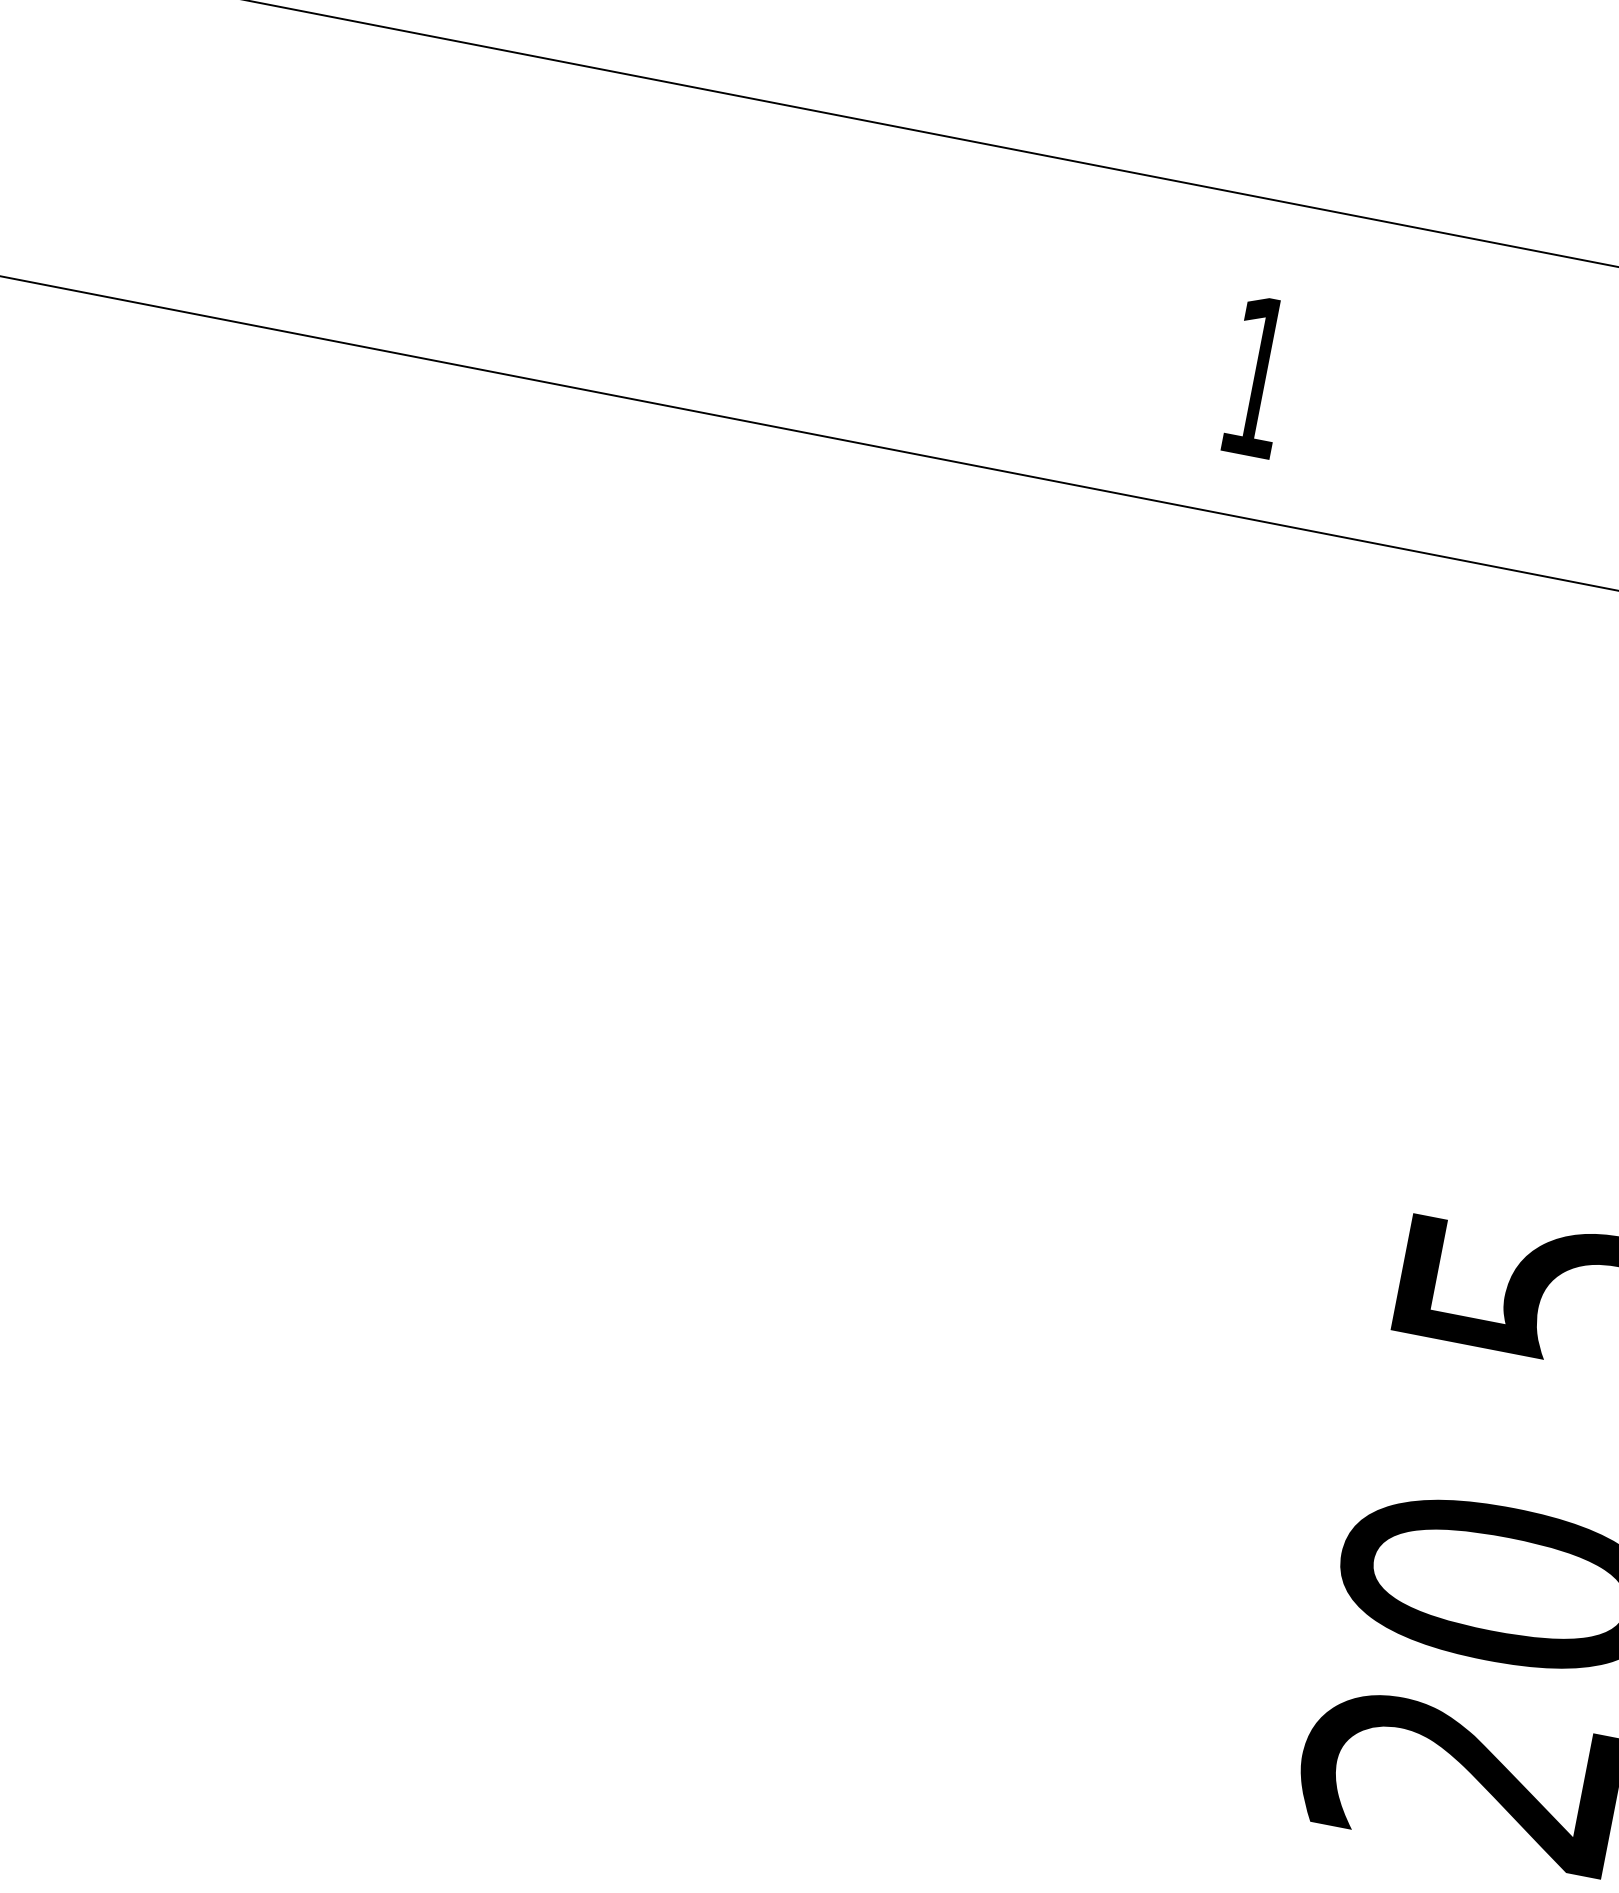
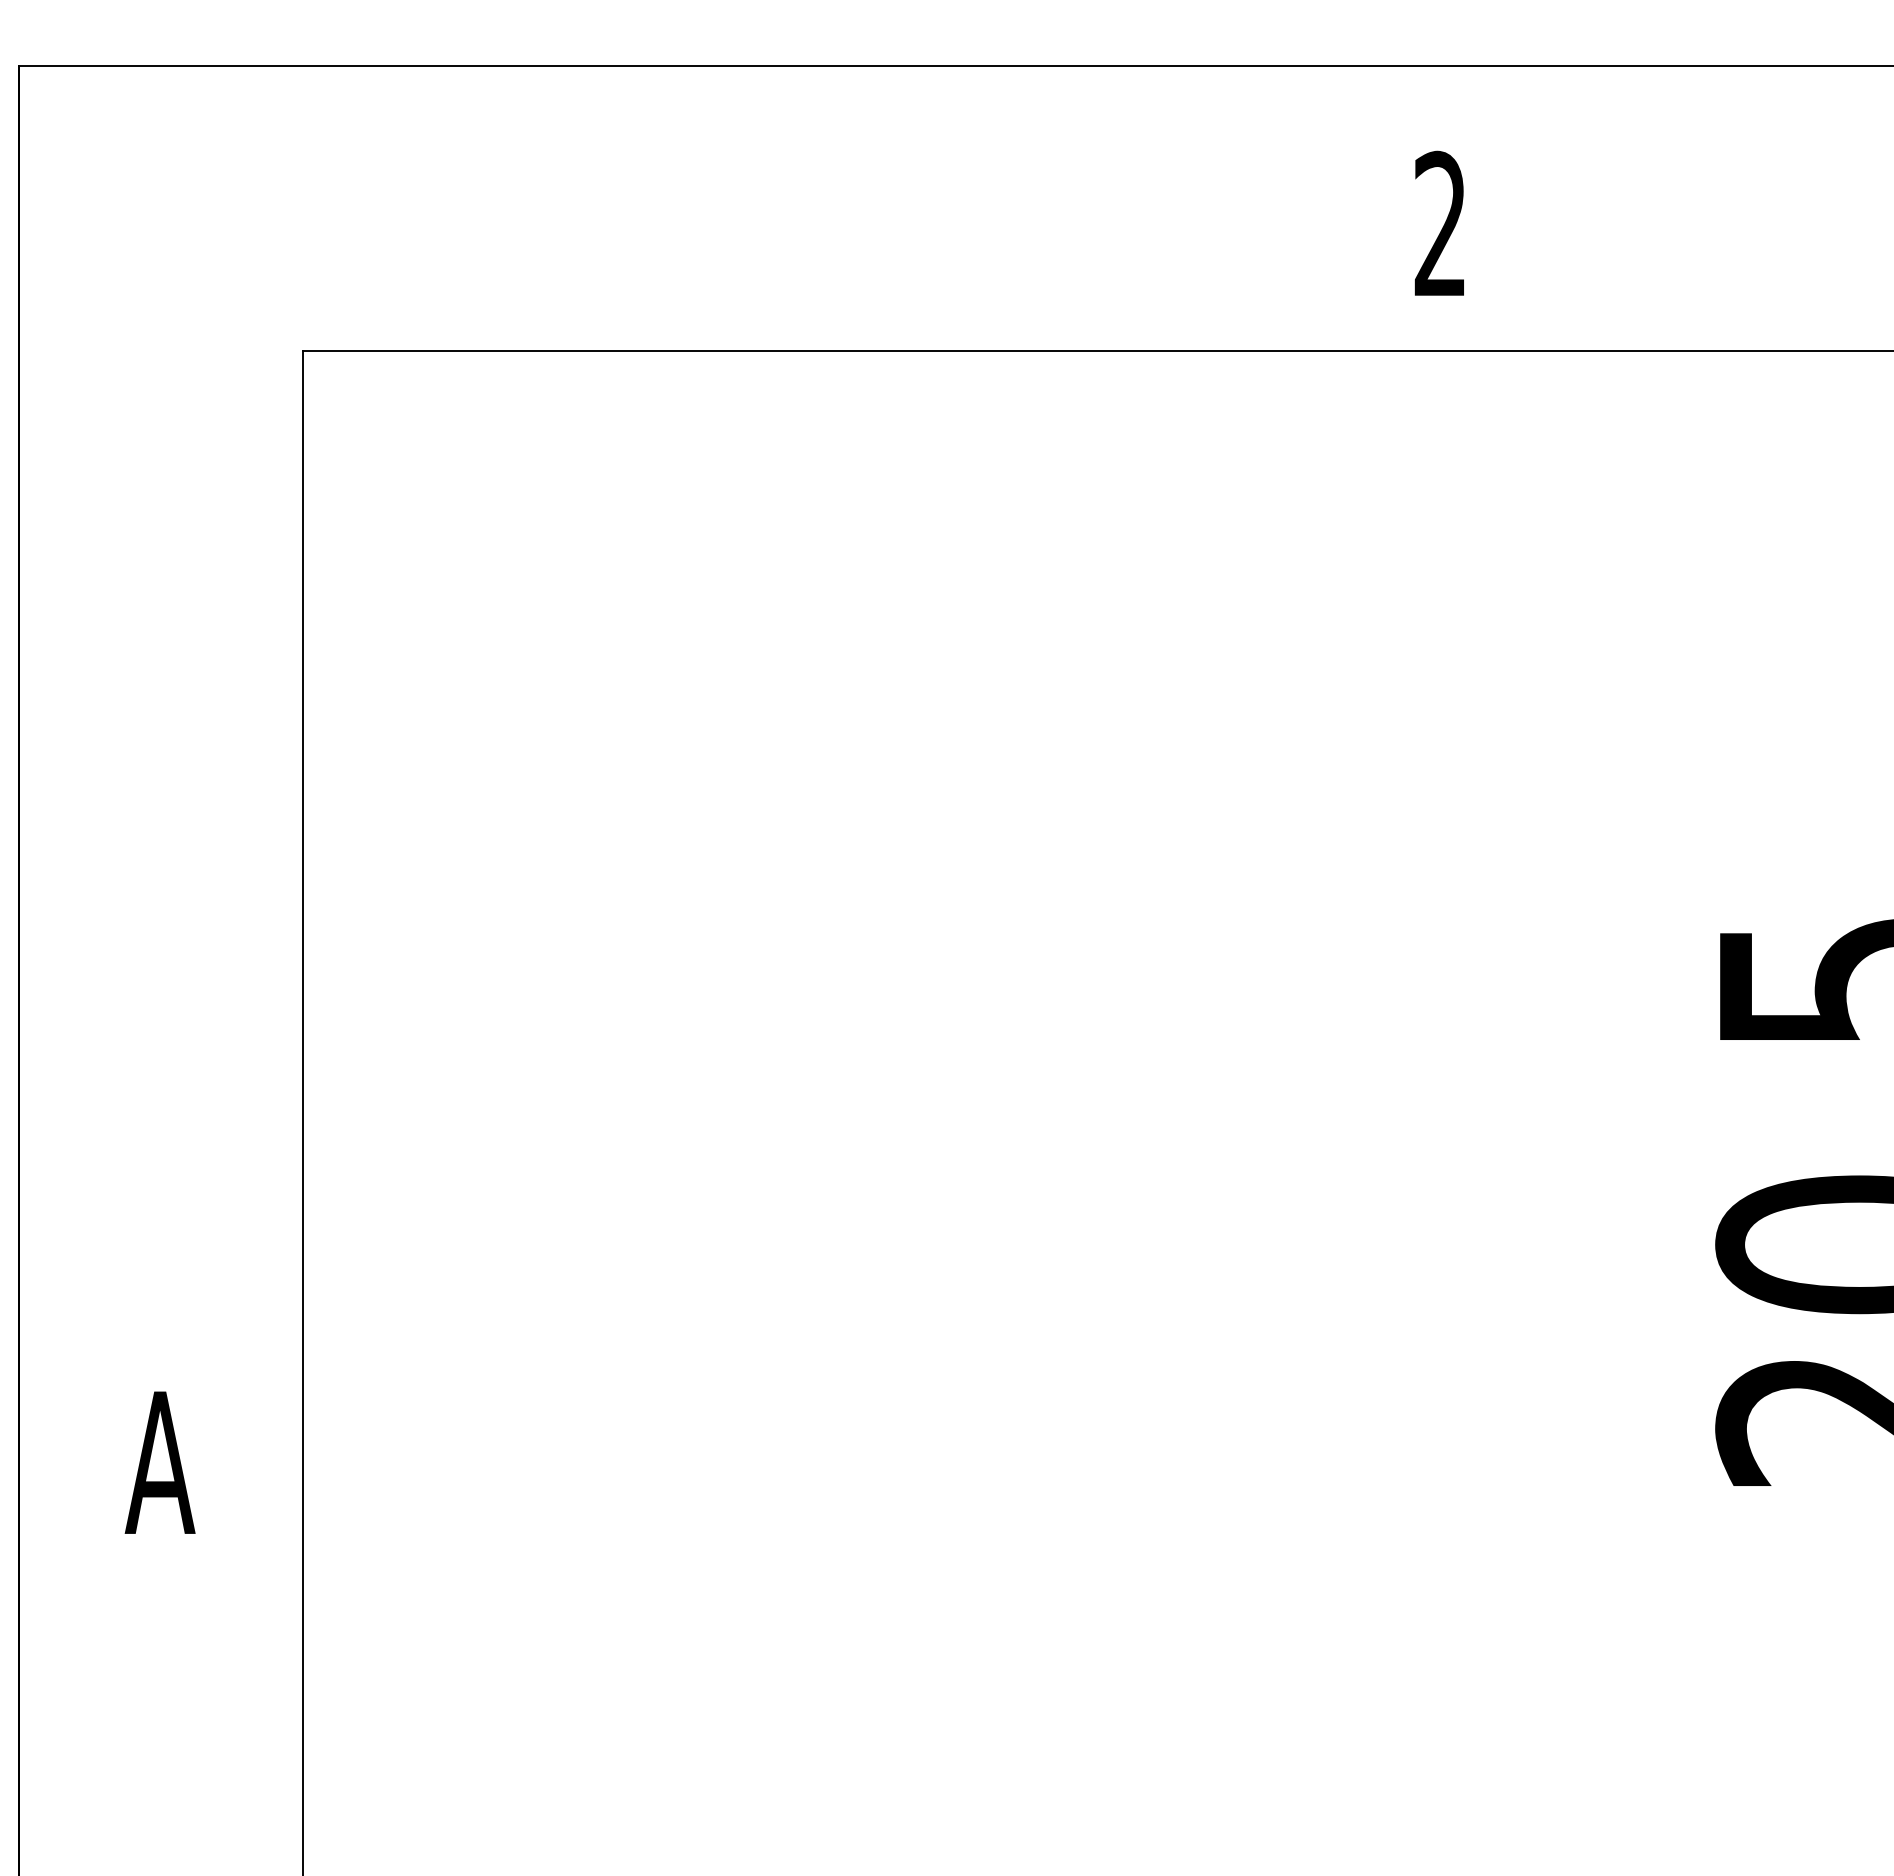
text: (1257, 374) -> (1439, 222), 1 -> 2

